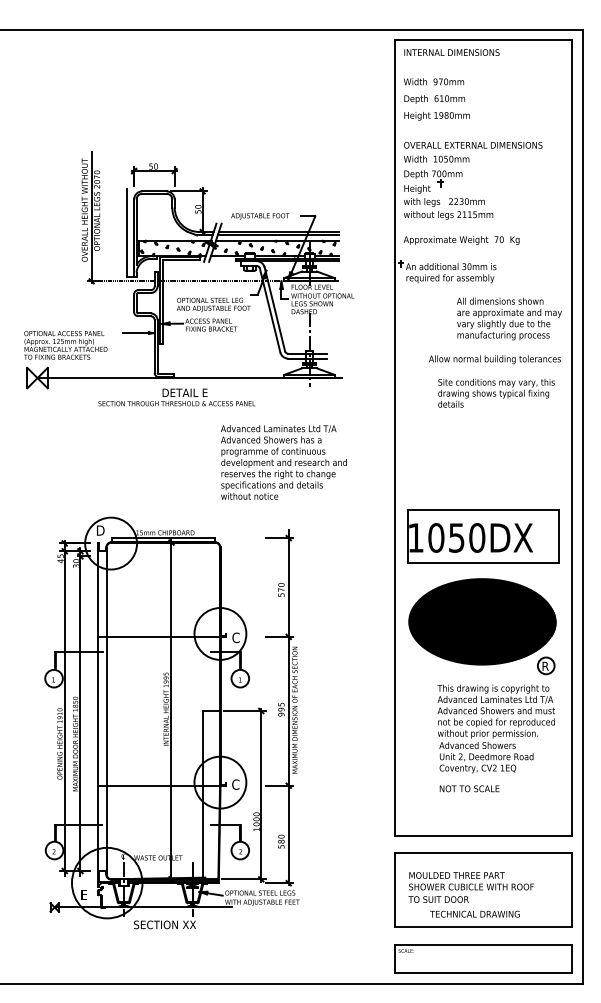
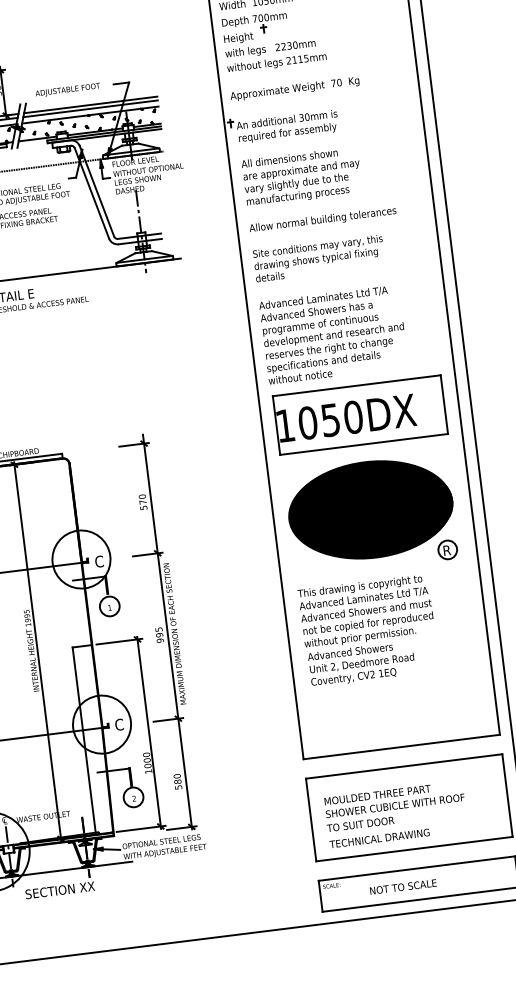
text: (509, 318) -> (302, 176), moved
text: (494, 359) -> (322, 219), moved
text: (496, 392) -> (319, 257), moved
text: (283, 462) -> (333, 334), moved
text: (495, 728) -> (367, 630), moved
text: (469, 788) -> (403, 886), moved
text: (474, 913) -> (379, 837), moved

